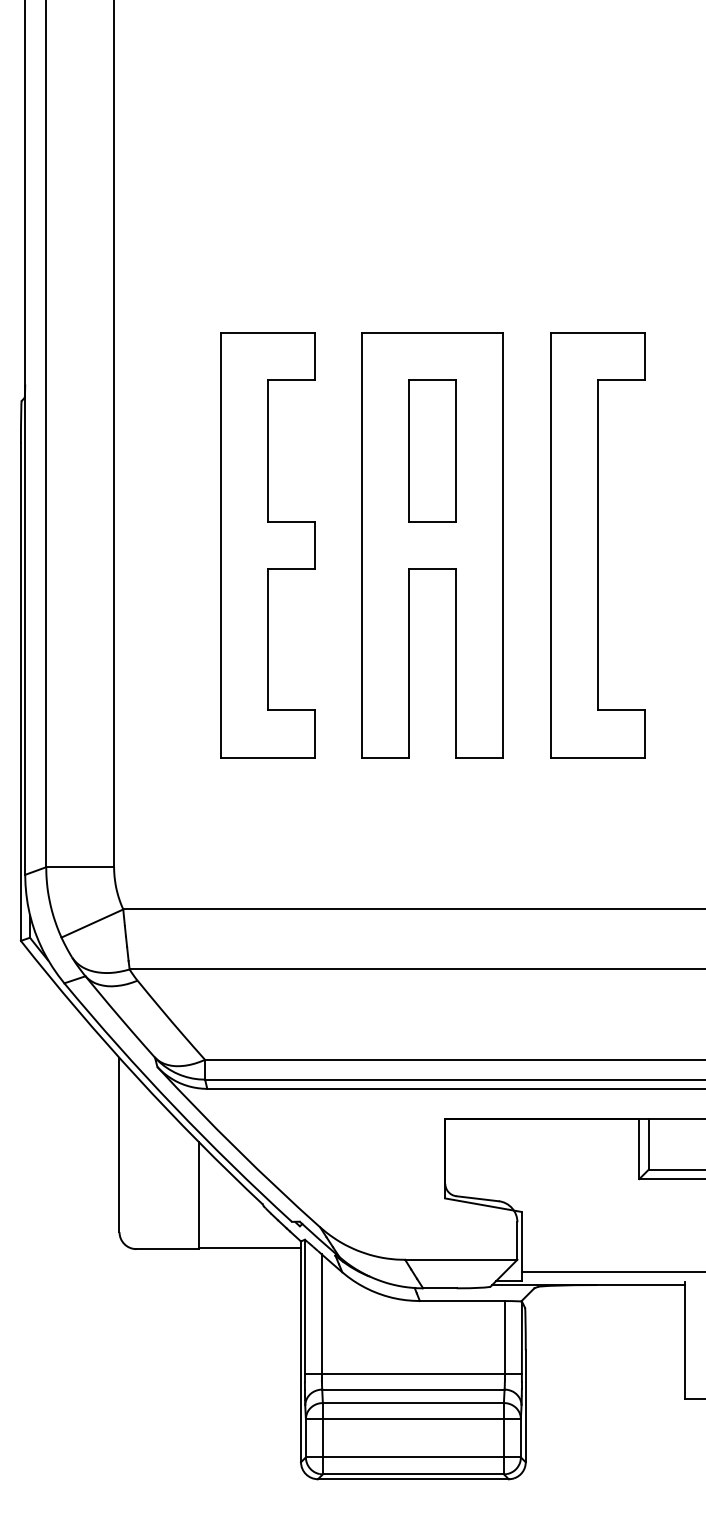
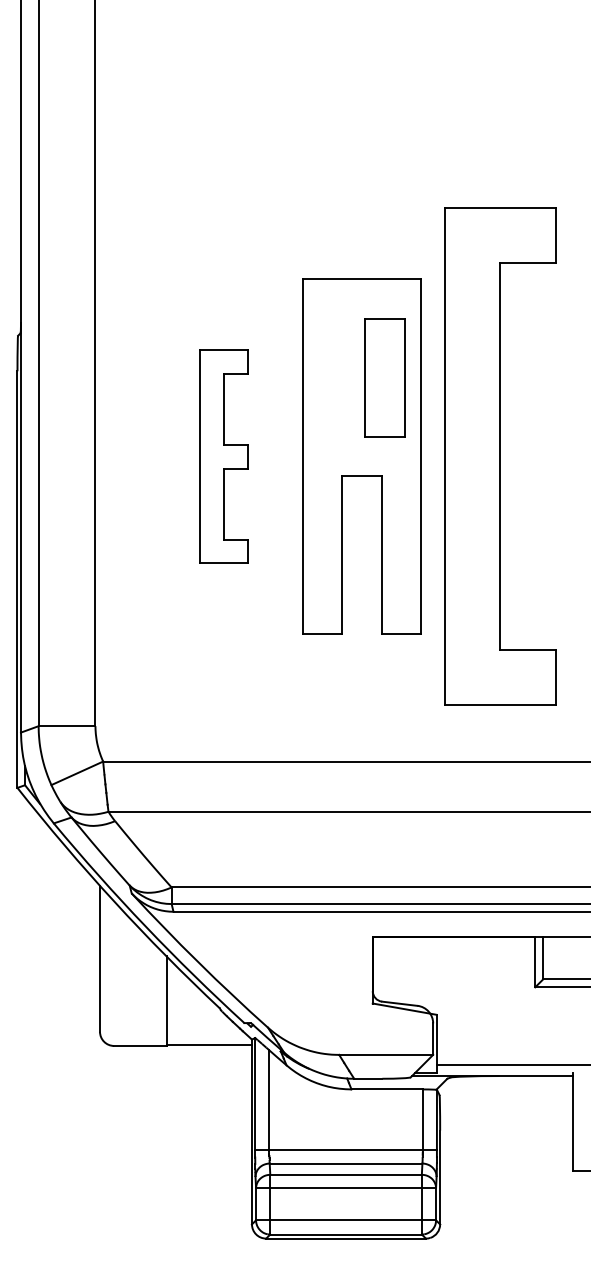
part: (432, 450) -> (384, 377), moved
part: (267, 545) -> (223, 456), size x0.6
part: (597, 545) -> (500, 456), size x1.4

